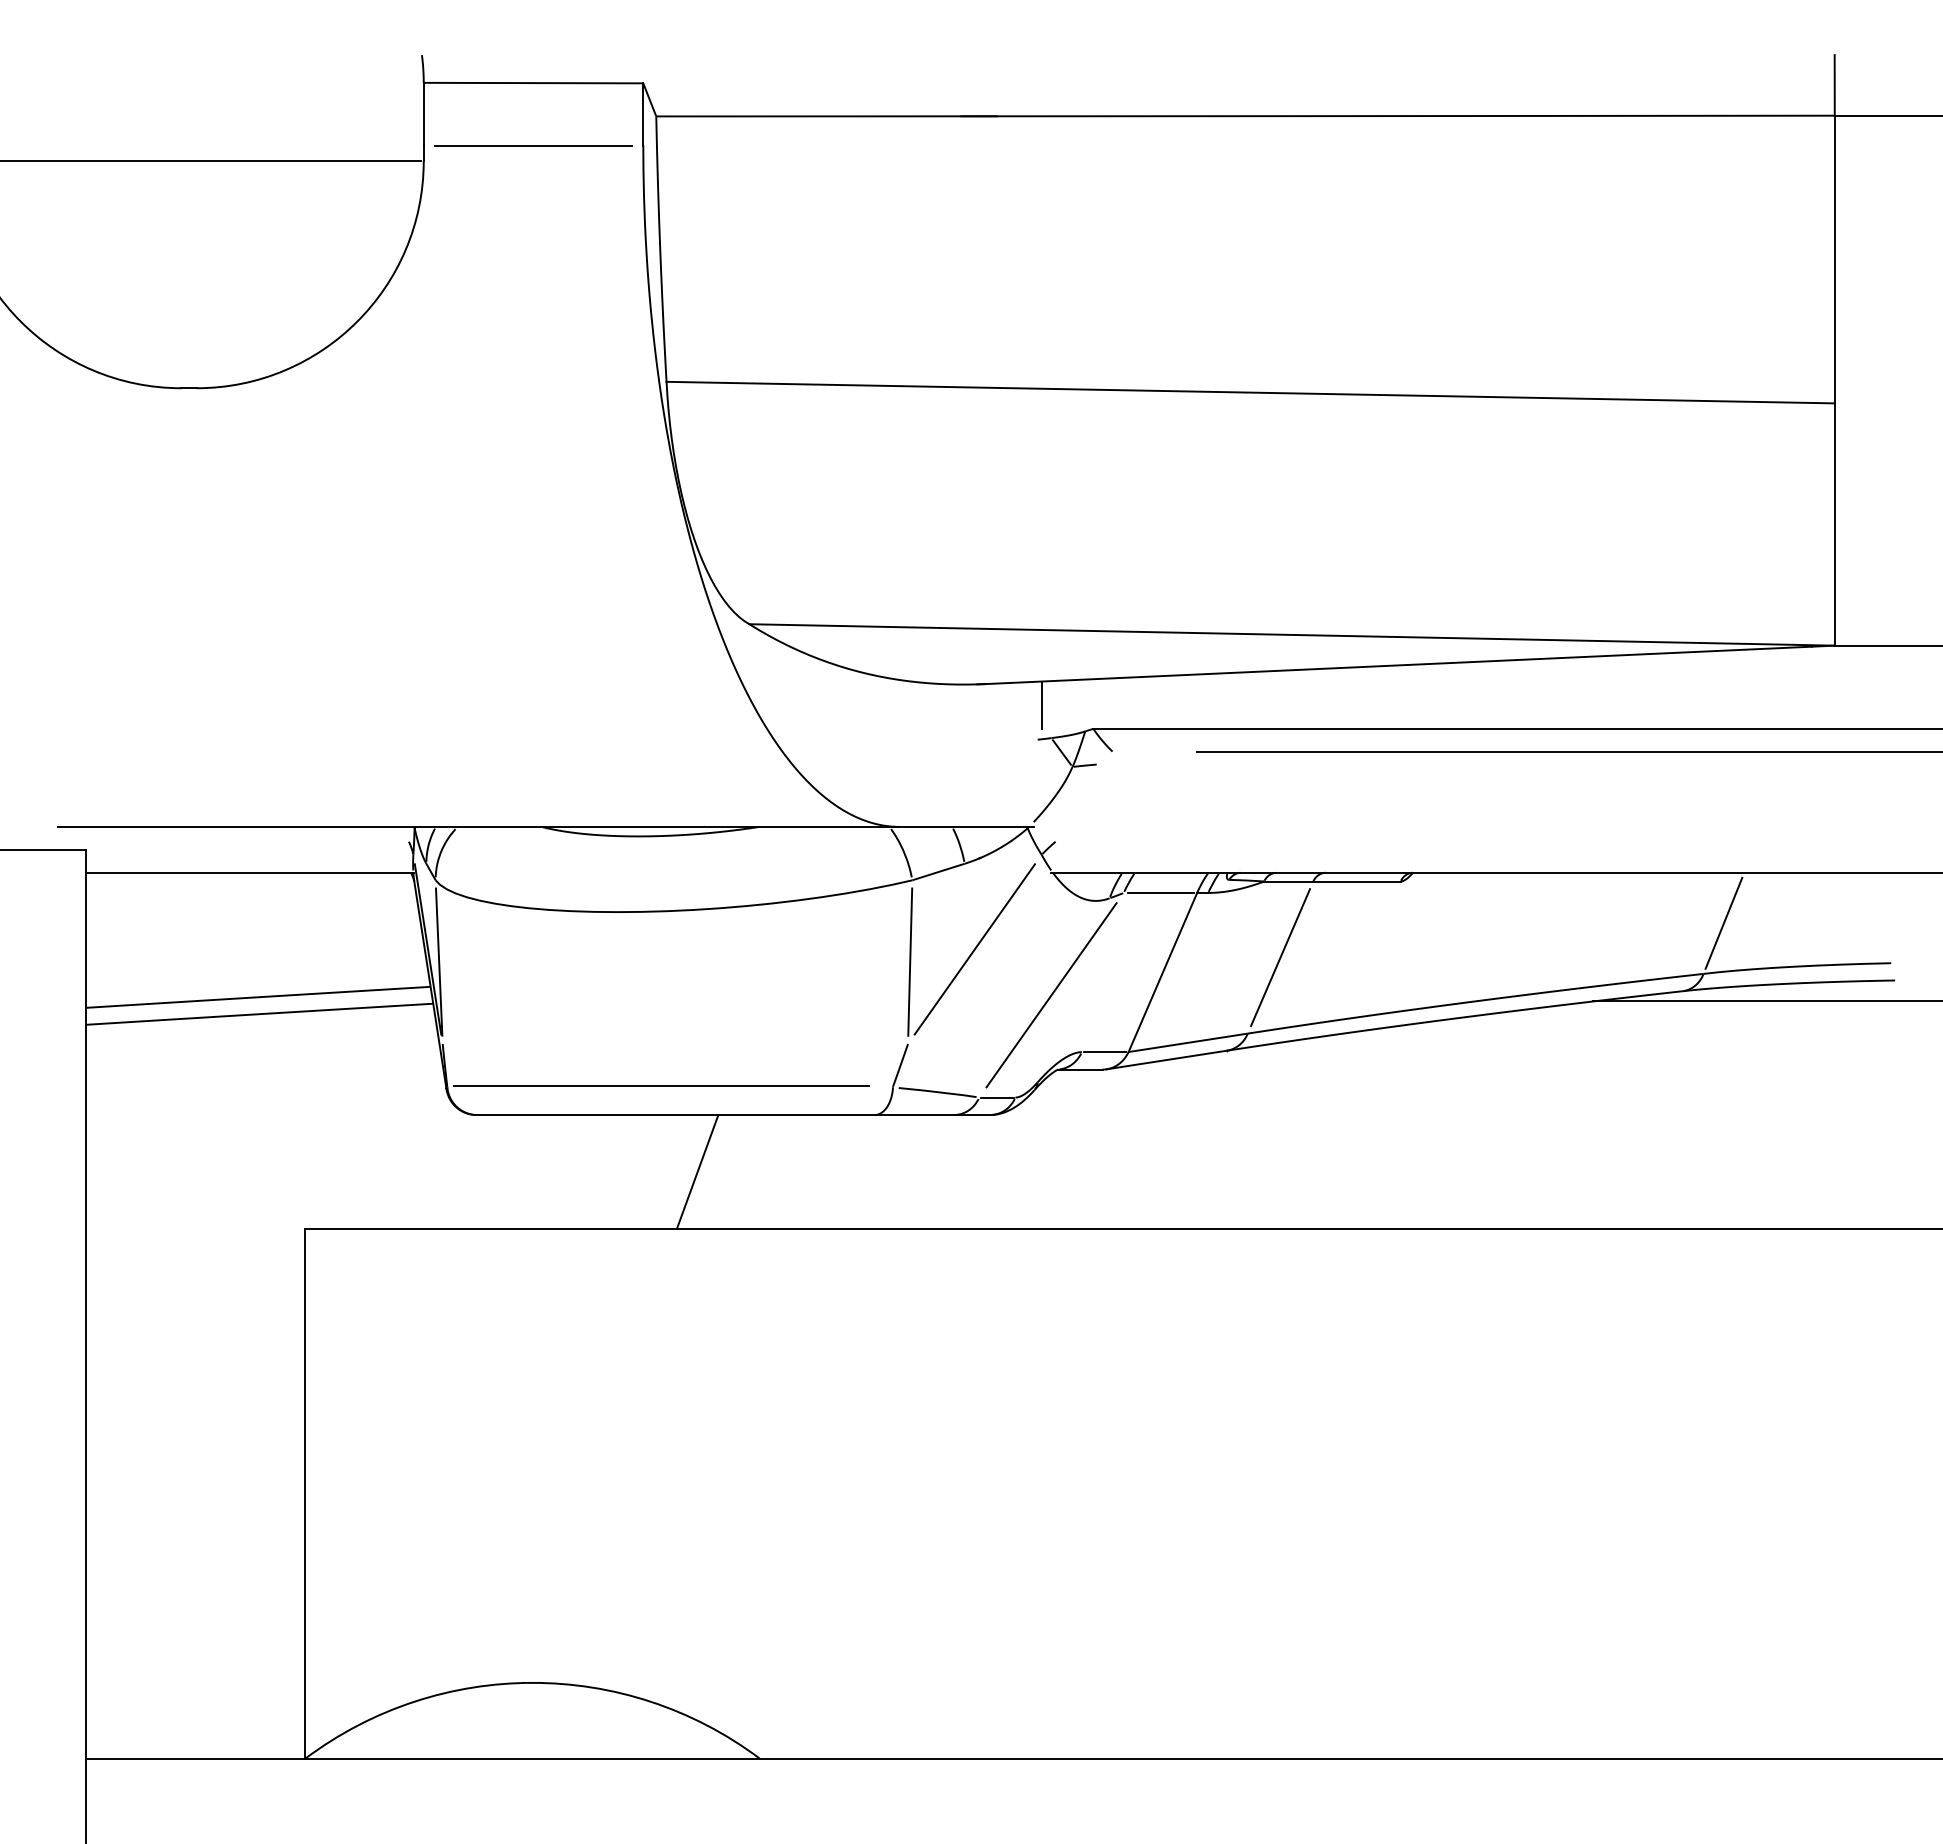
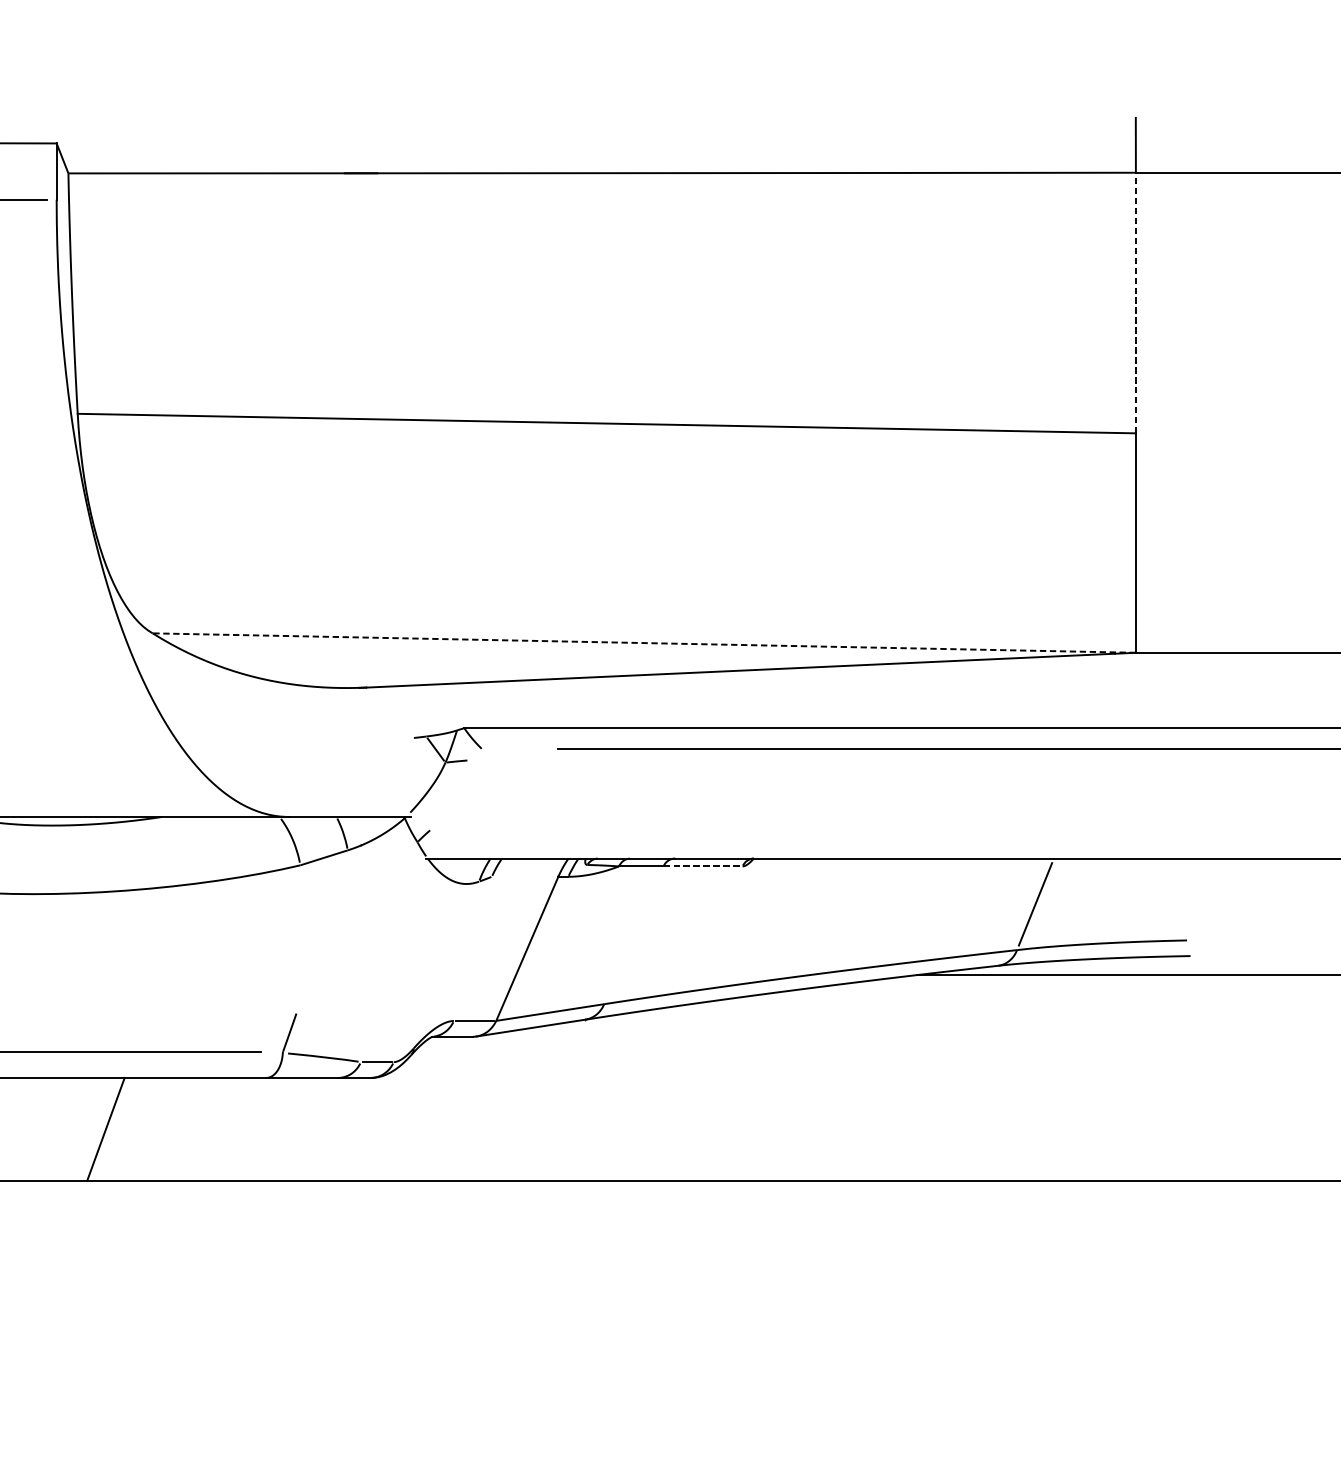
line: (1834, 259) -> (1135, 303), solid -> dashed
line: (1292, 634) -> (644, 642), solid -> dashed
line: (1041, 704) -> (417, 706), removed
line: (1356, 881) -> (702, 866), solid -> dashed
line: (1160, 892) -> (525, 876), removed
line: (974, 949) -> (356, 928), removed
line: (1280, 957) -> (633, 935), removed
line: (910, 961) -> (298, 938), removed
line: (1051, 995) -> (426, 969), removed

